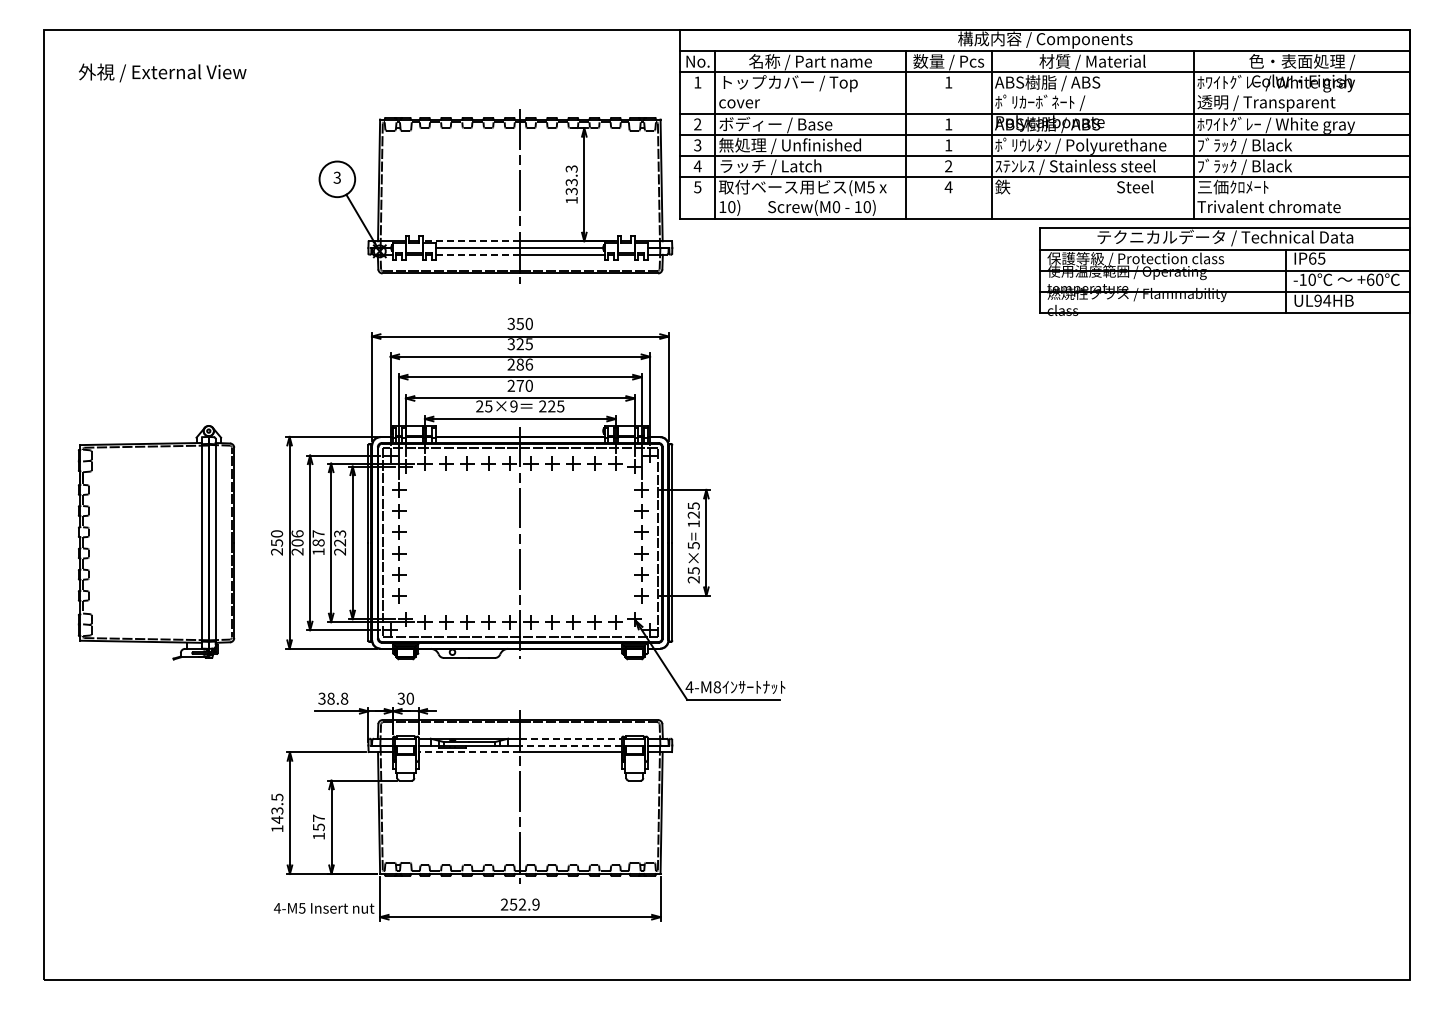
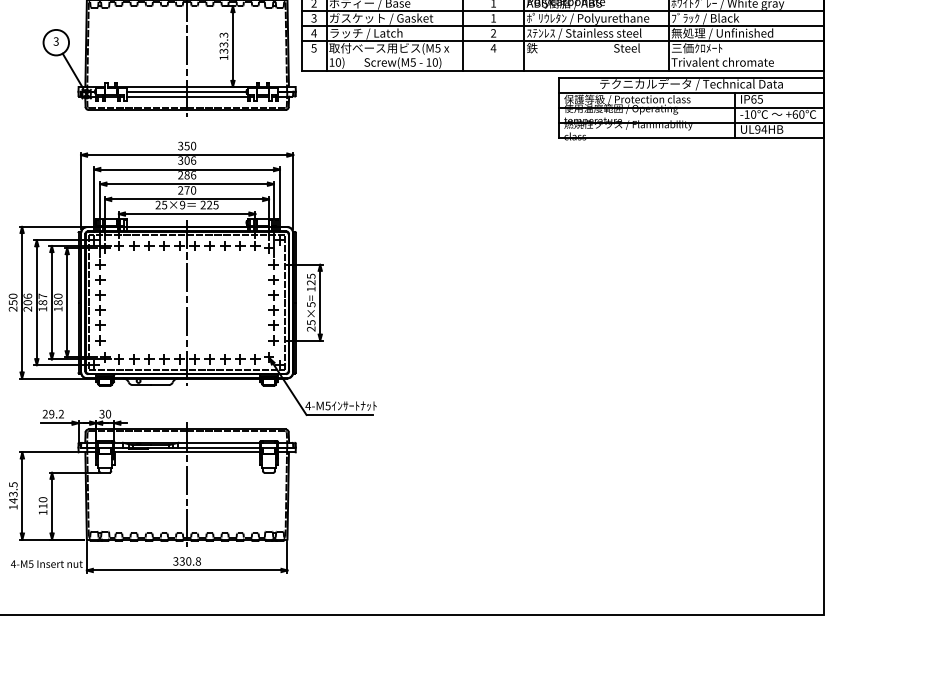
text: (791, 145) -> (381, 18), 無処理 / Unfinished -> ガスケット / Gasket
text: (1268, 166) -> (722, 33), ﾌﾞﾗｯｸ / Black -> 無処理 / Unfinished
text: (836, 206) -> (413, 62), Screw(M0 -> Screw(M5
line: (471, 241) -> (152, 87), dashed -> solid
line: (477, 254) -> (156, 96), dashed -> solid
text: (524, 344) -> (190, 160), 325 -> 306
text: (340, 542) -> (58, 302), 223 -> 180
text: (717, 687) -> (328, 406), 4-M8 -> 4-M5
text: (333, 698) -> (53, 414), 38.8 -> 29.2
line: (571, 738) -> (223, 442), dashed -> solid
line: (571, 745) -> (223, 447), dashed -> solid
line: (469, 752) -> (150, 452), dashed -> solid
text: (318, 822) -> (42, 502), 157 -> 110
text: (520, 904) -> (187, 561), 252.9 -> 330.8

